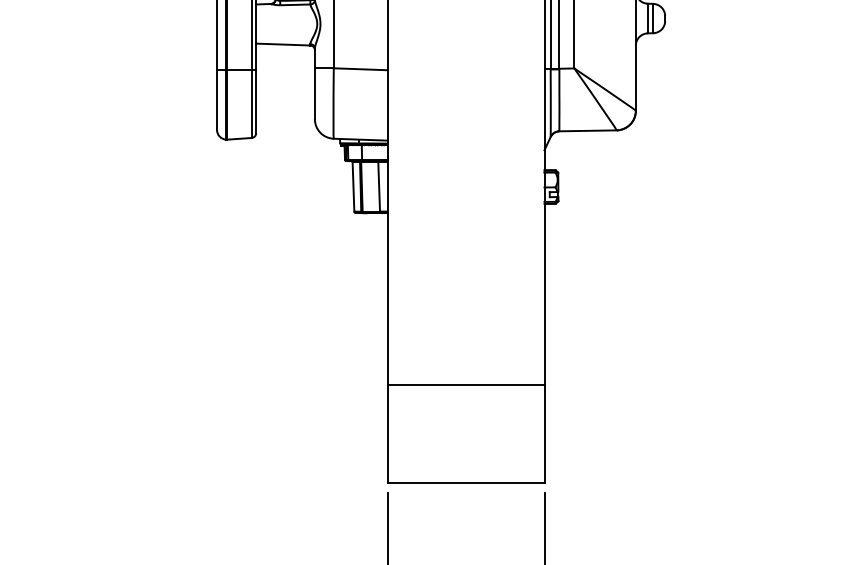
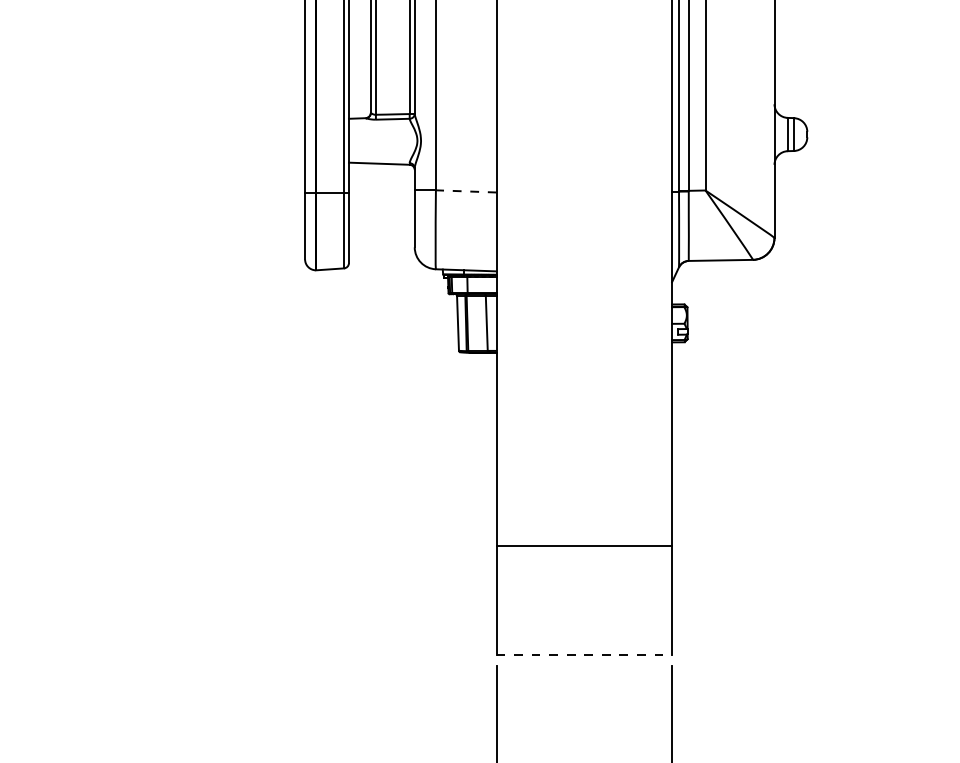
line: (360, 69) -> (465, 191), solid -> dashed
line: (466, 483) -> (584, 655), solid -> dashed

